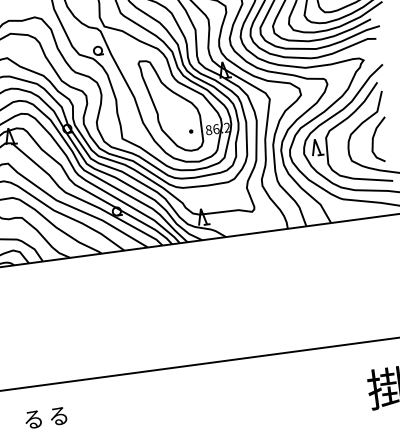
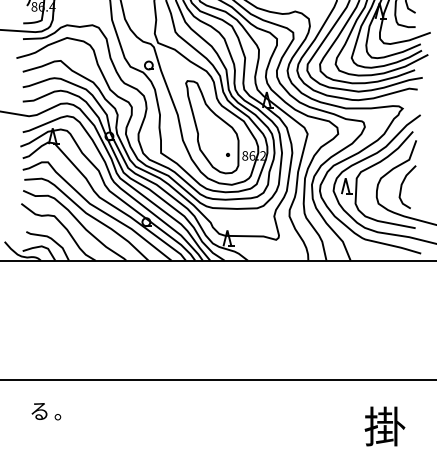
text: (57, 416) -> (63, 411), る -> 。

